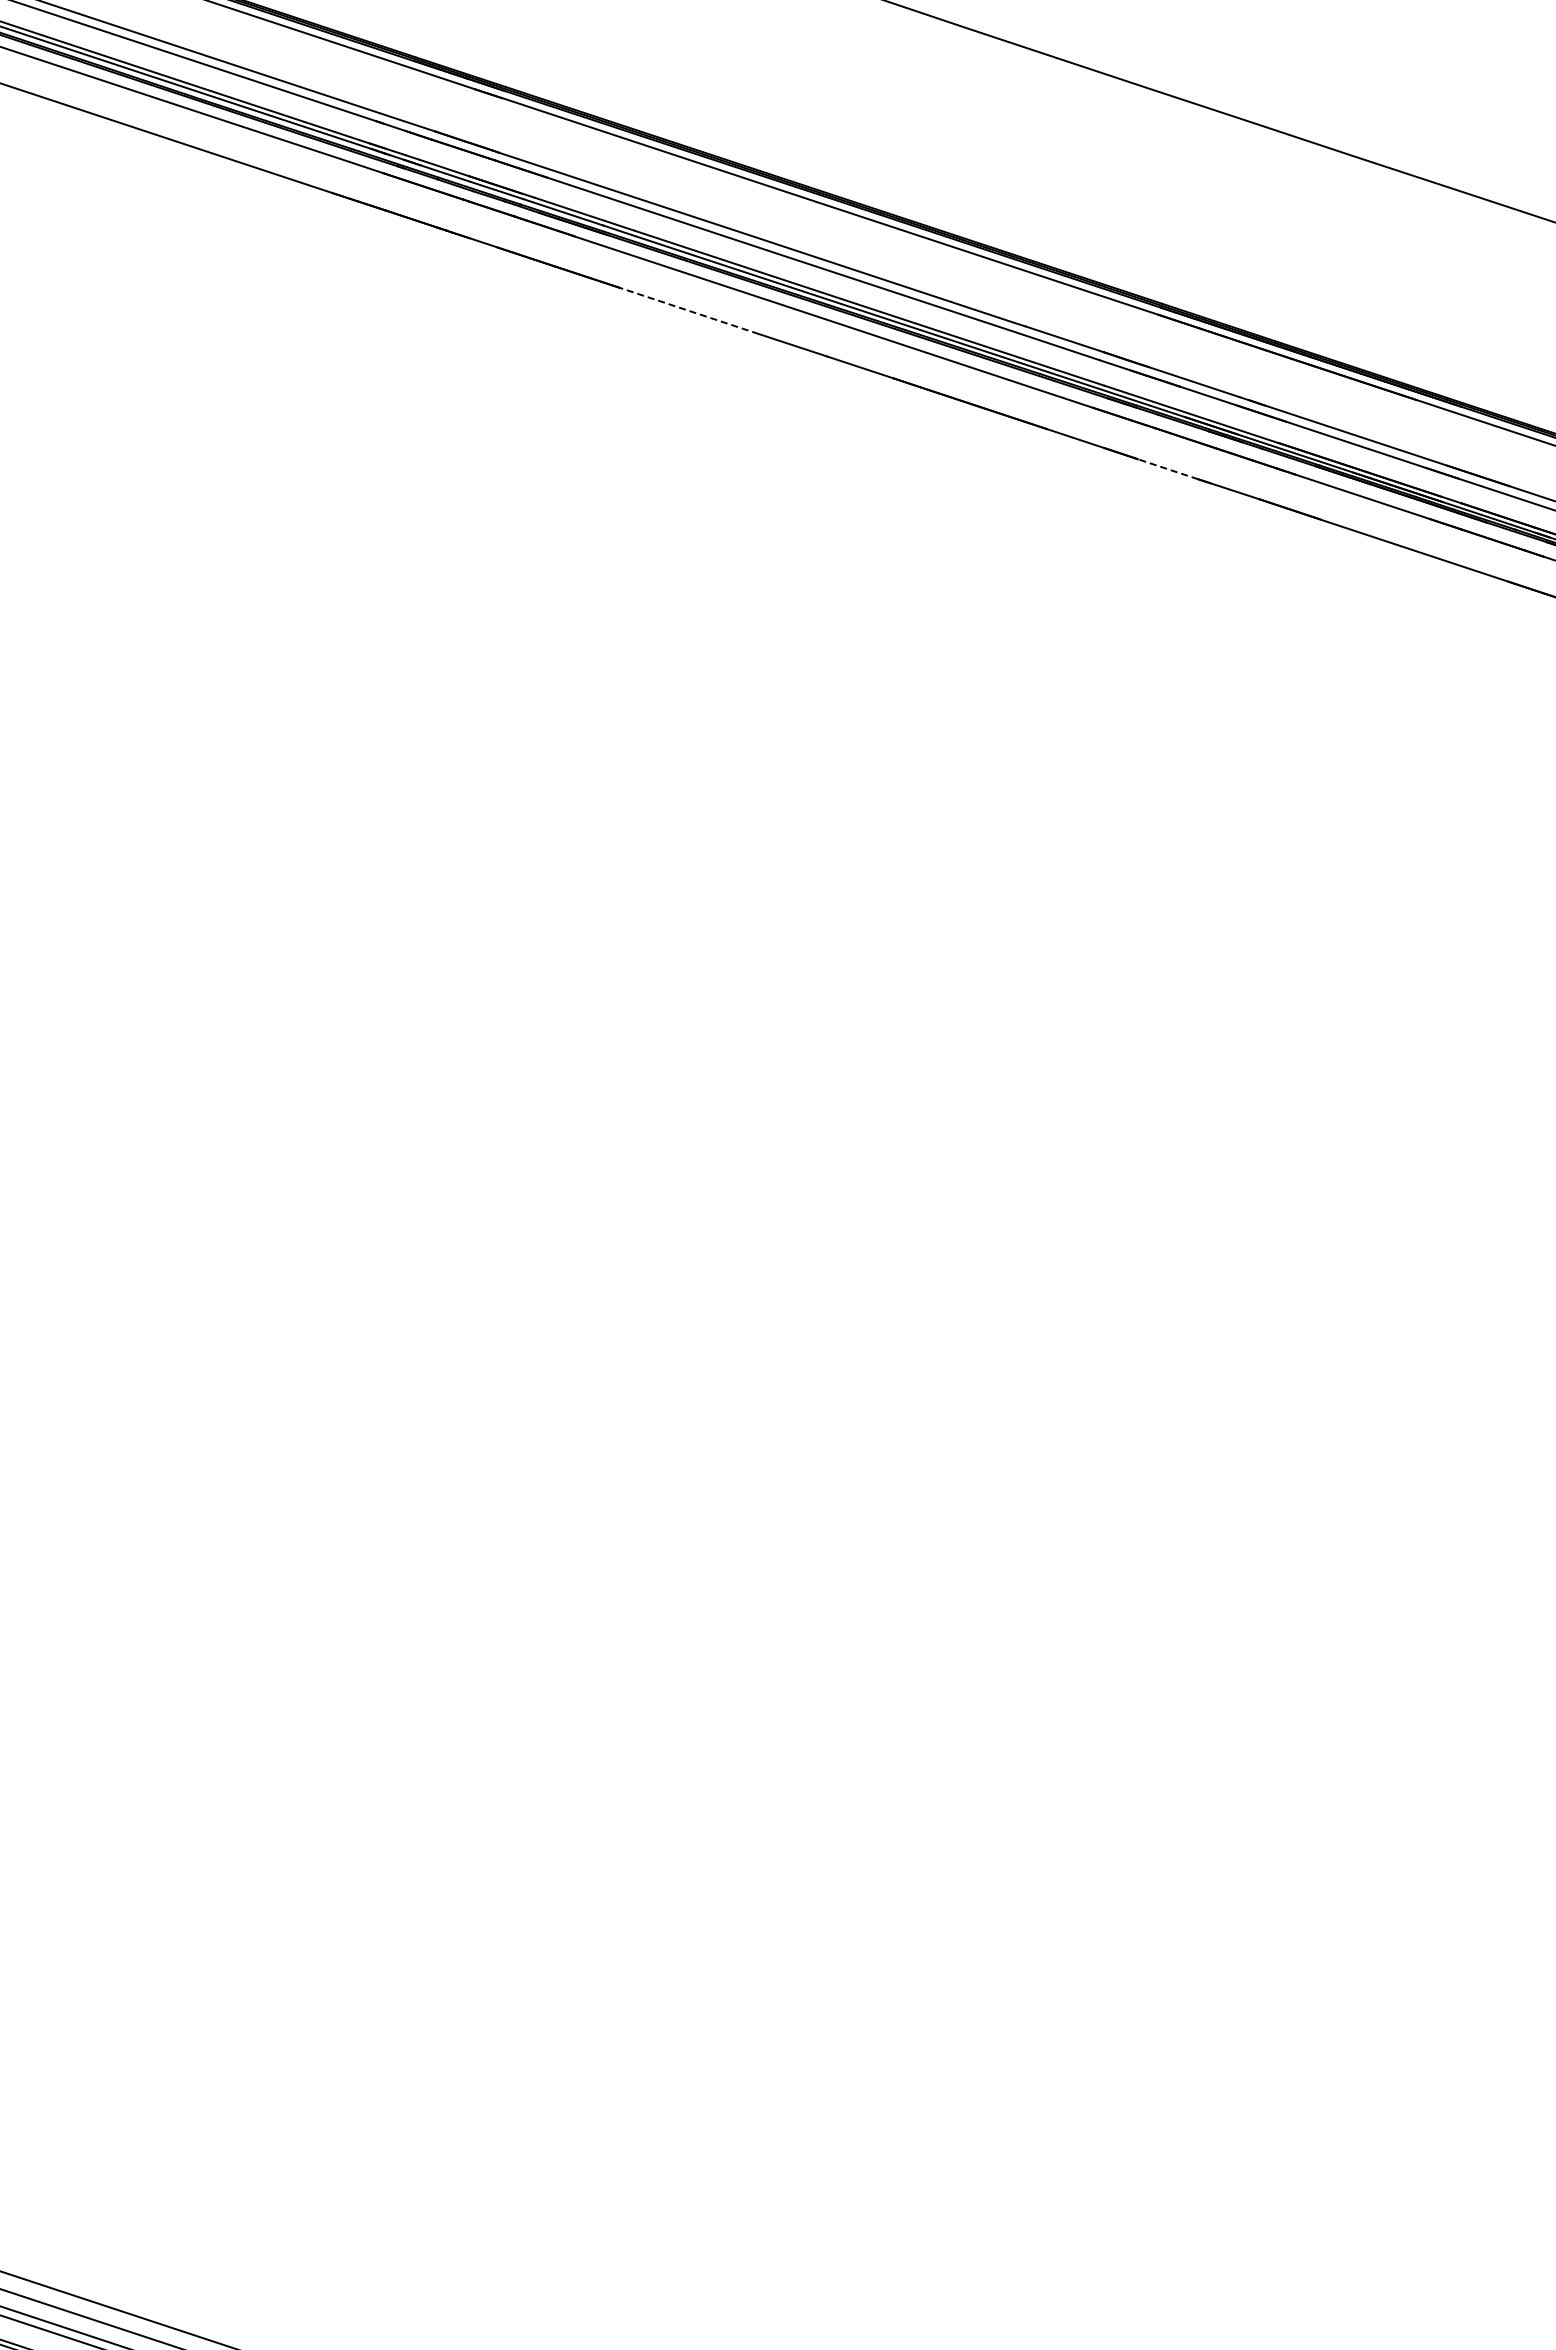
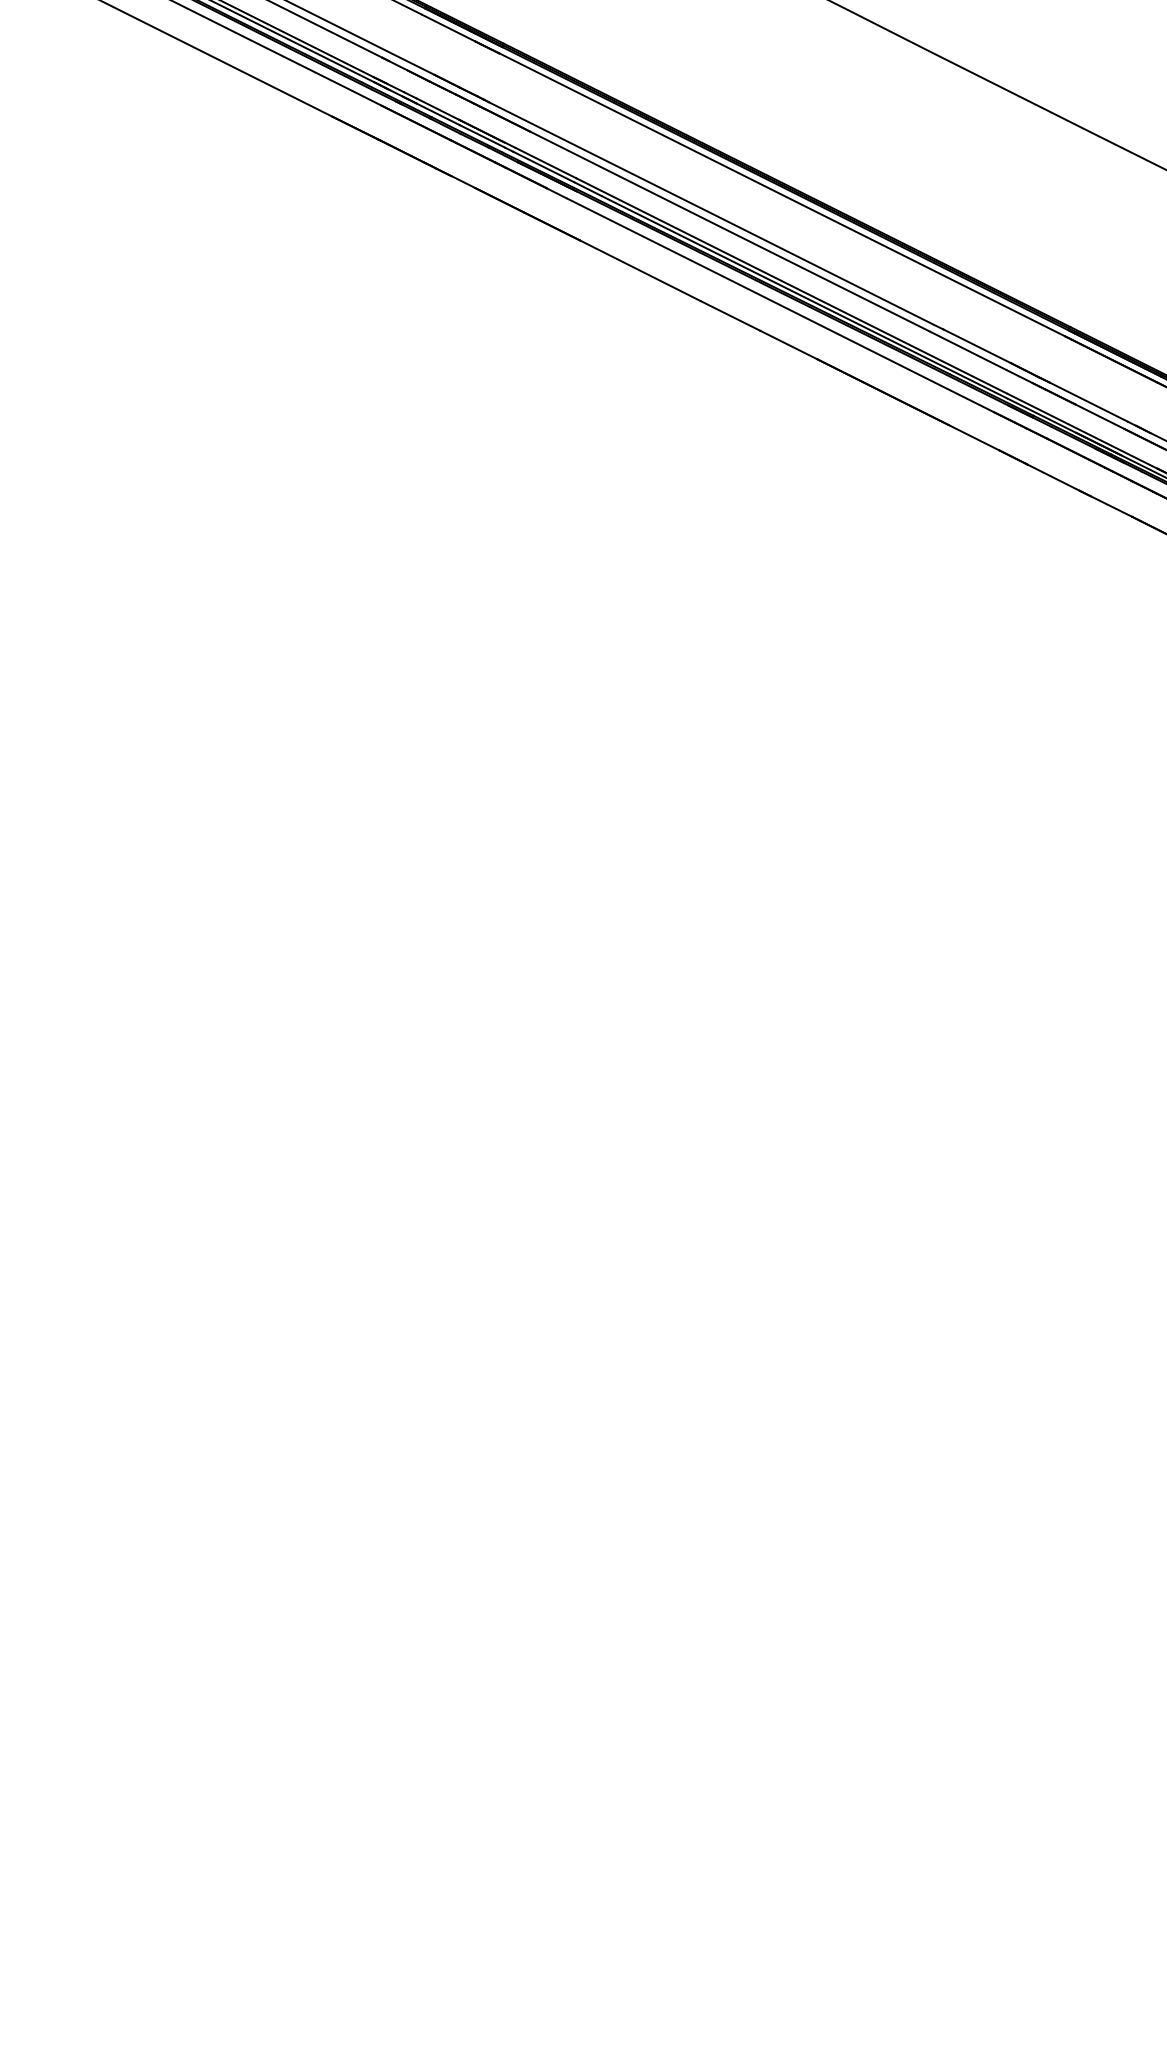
line: (688, 310) -> (640, 270), dashed -> solid
line: (1167, 469) -> (1053, 477), dashed -> solid

